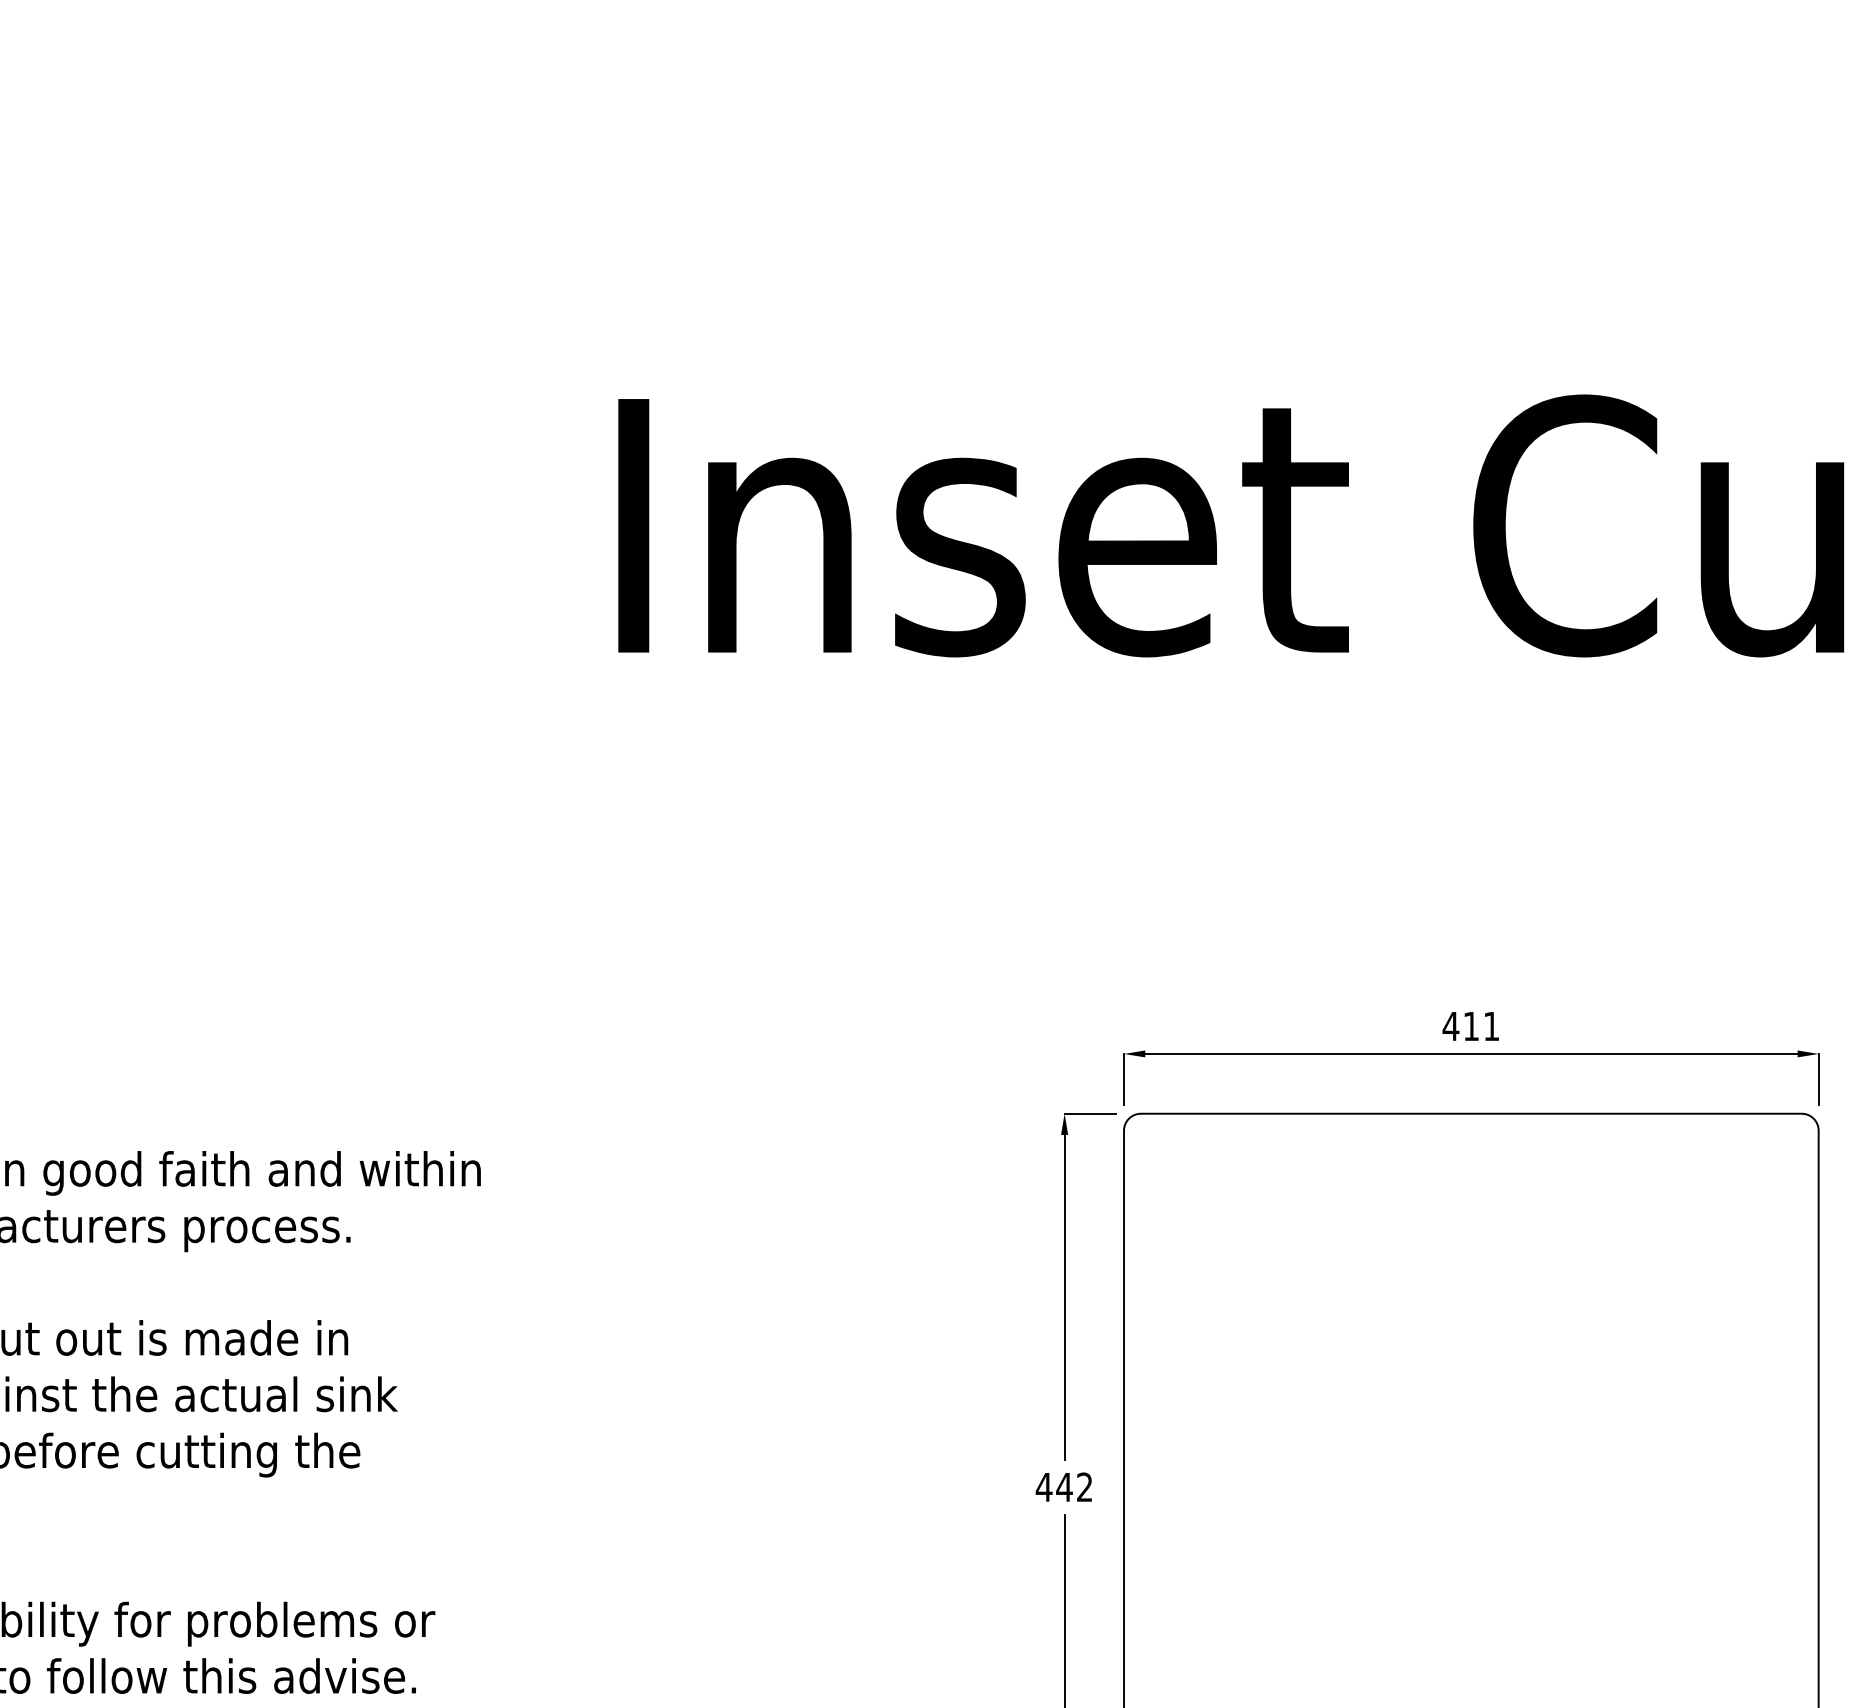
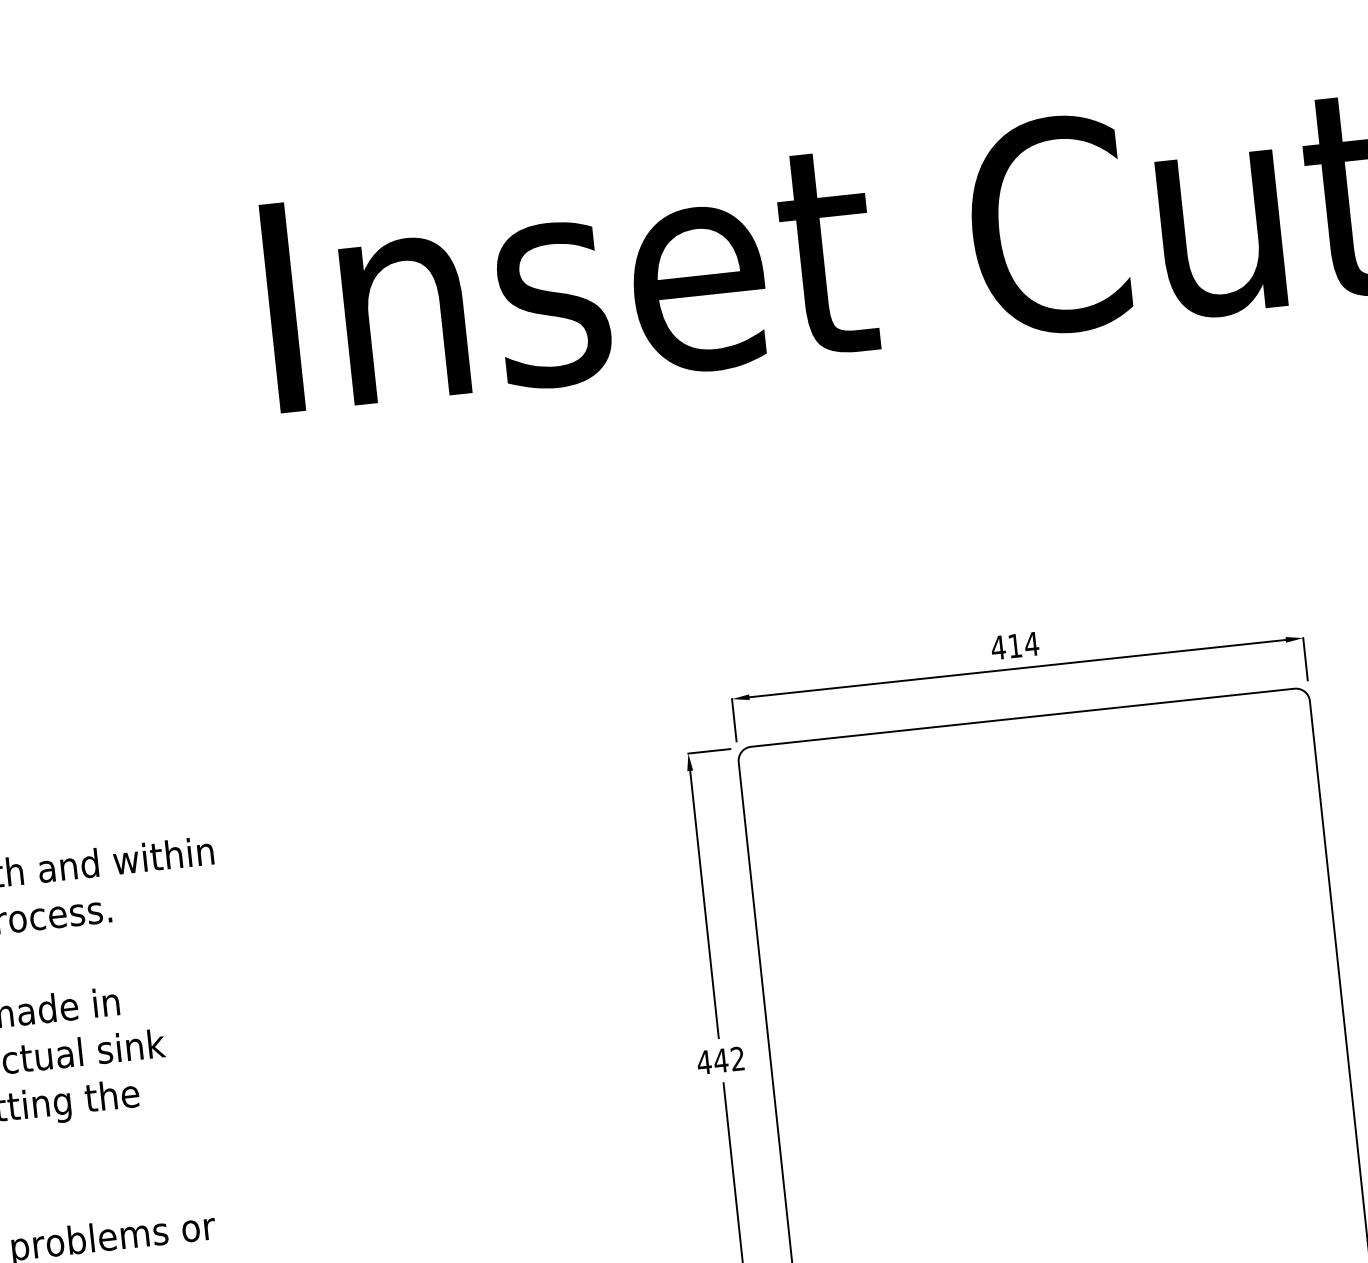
text: (1491, 1026) -> (1031, 644), 411 -> 414

